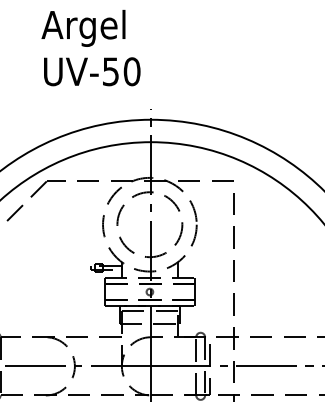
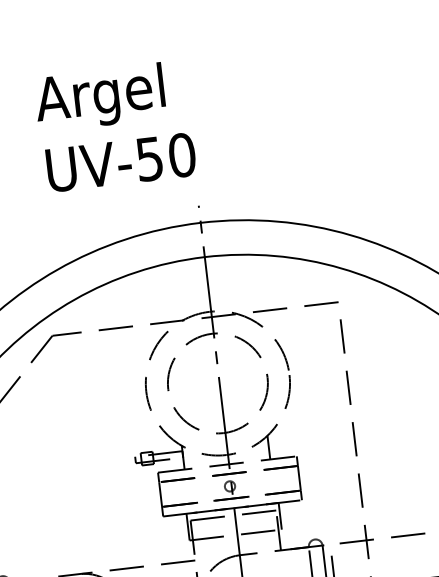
text: (90, 47) -> (114, 125), moved

